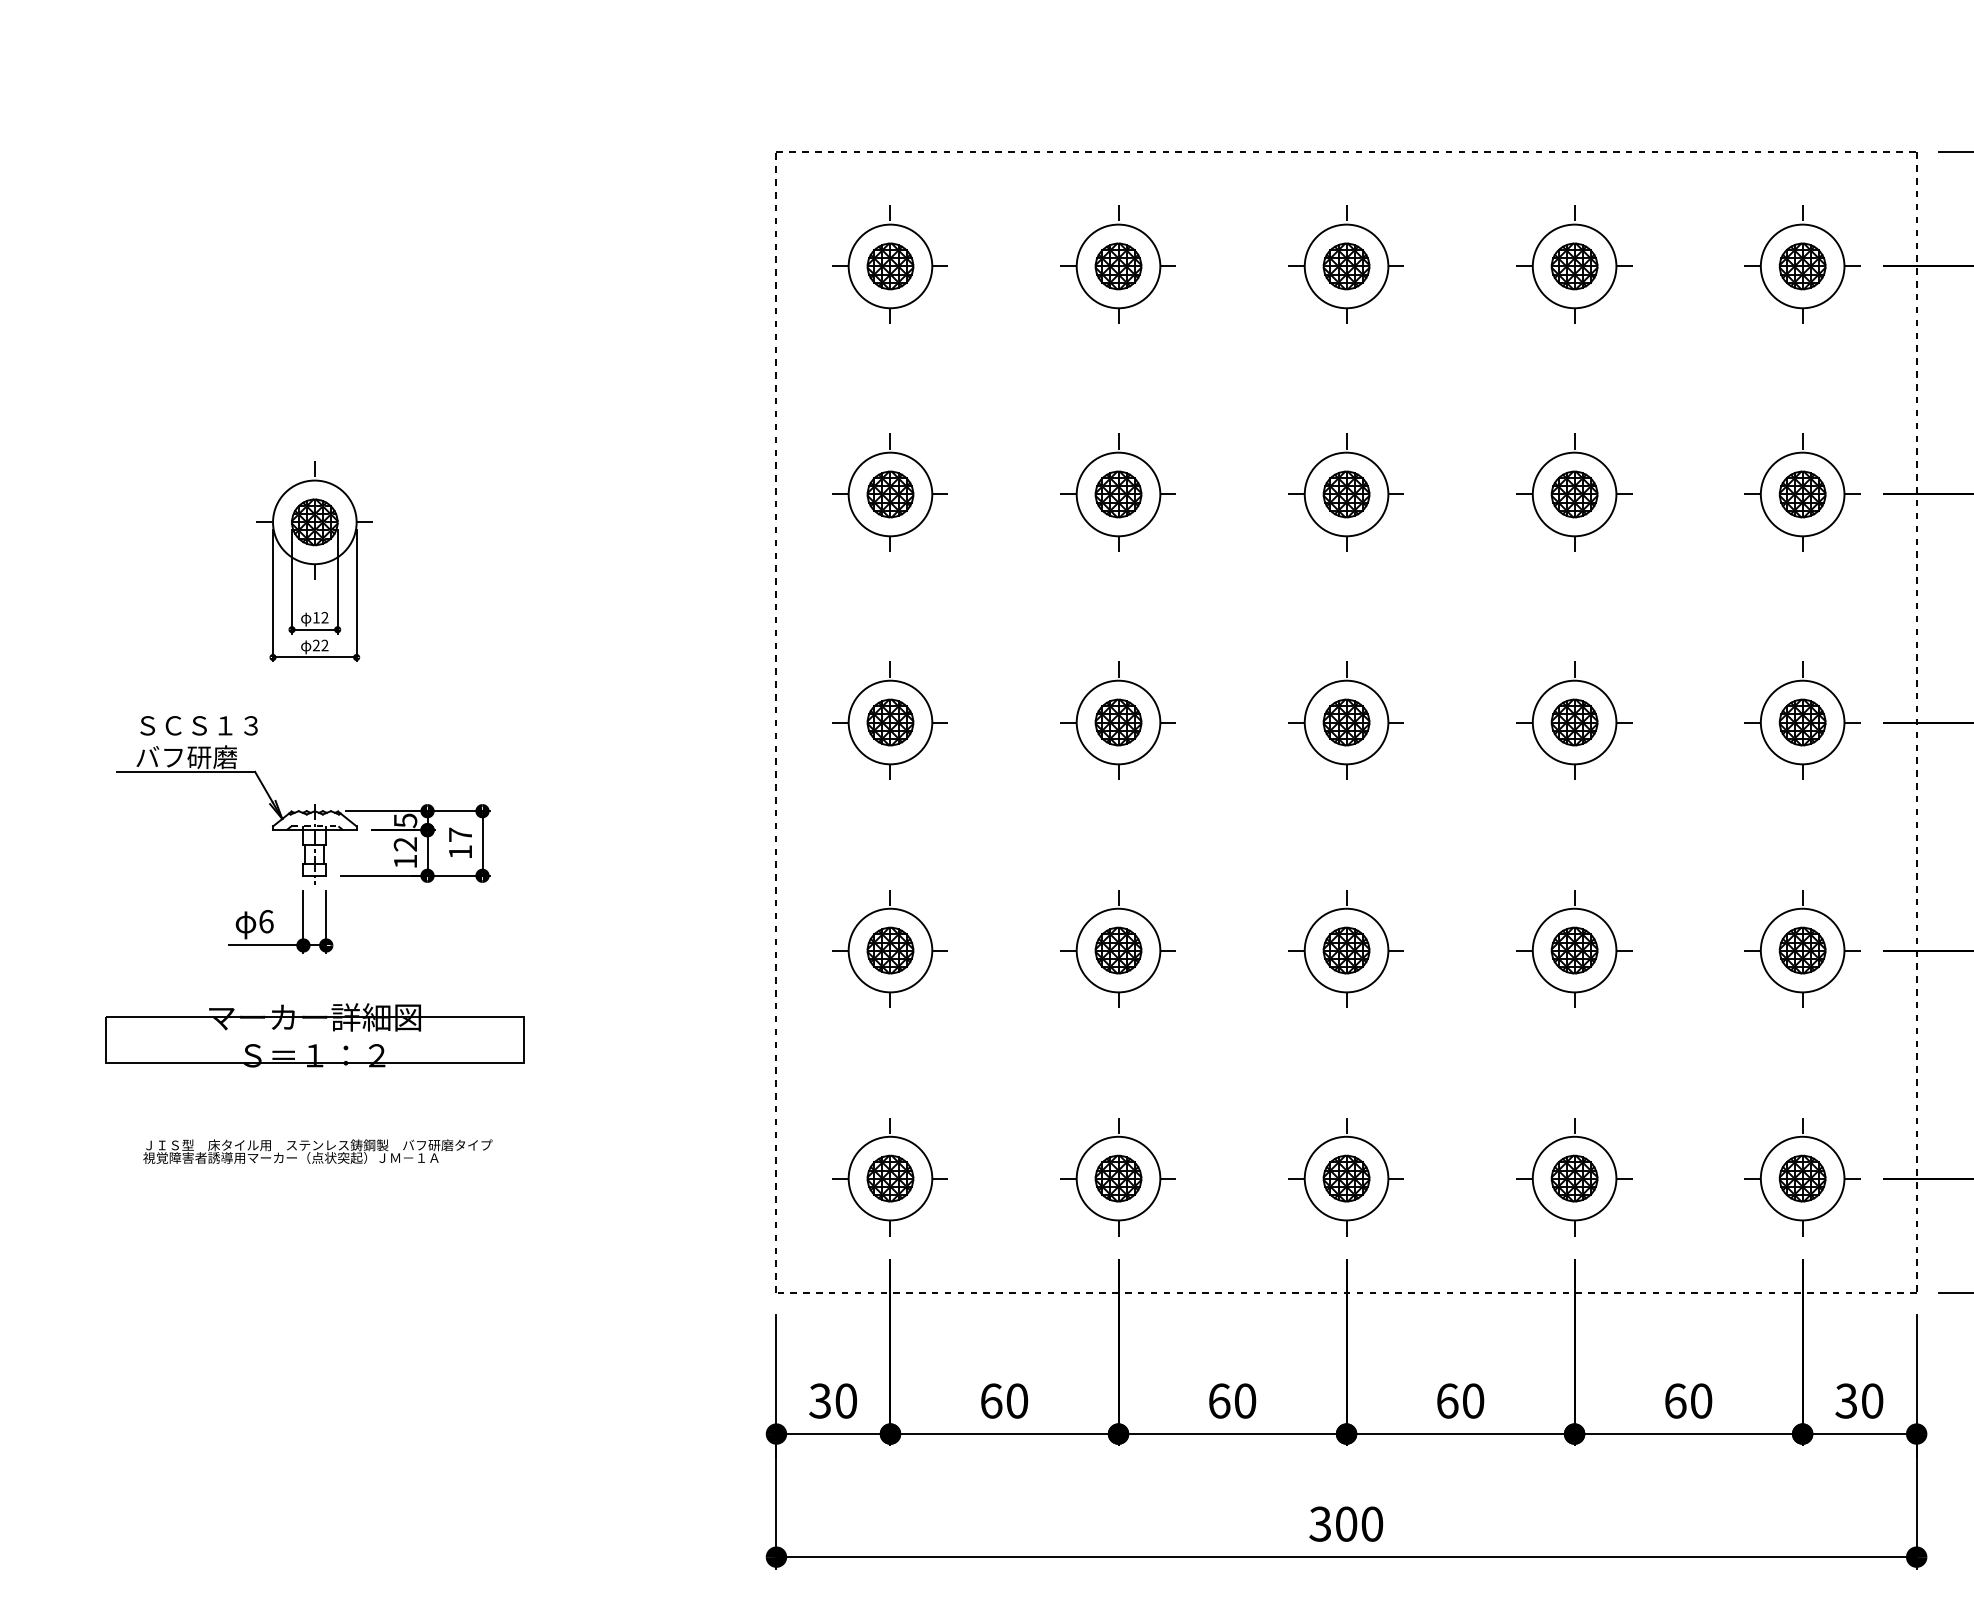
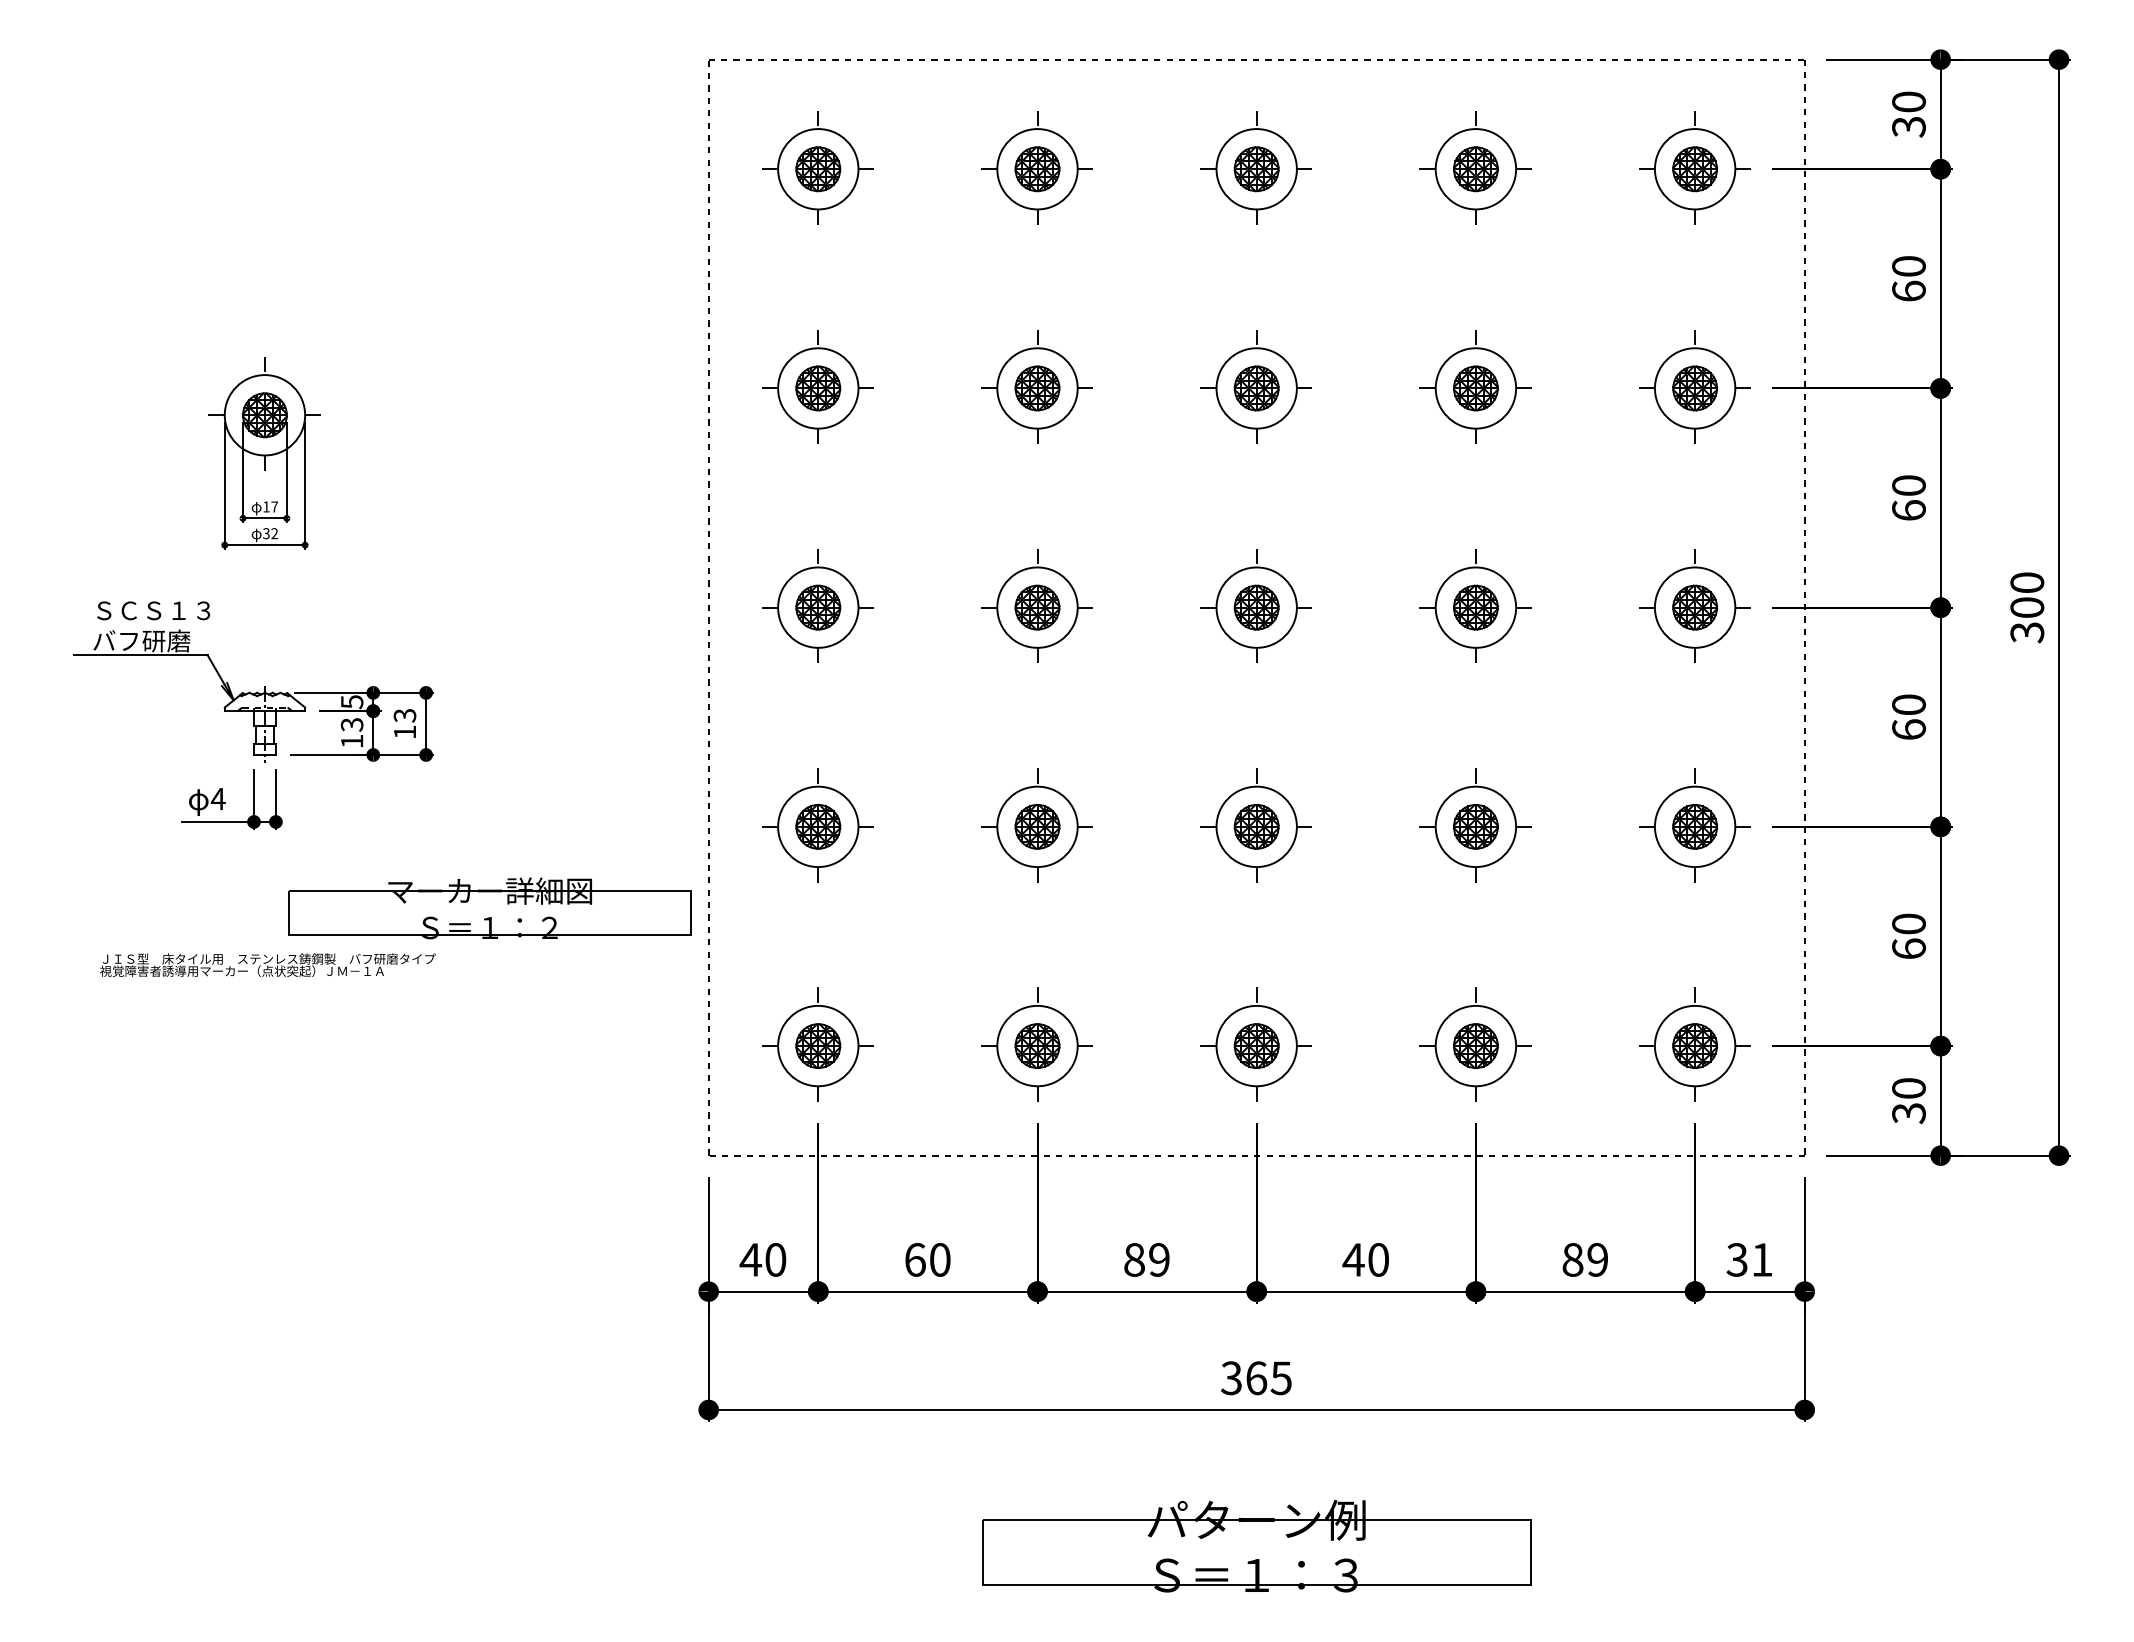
text: (324, 617) -> (274, 506), 12 -> 17
text: (316, 645) -> (266, 533), 22 -> 32
text: (460, 834) -> (404, 715), 17 -> 13
text: (405, 844) -> (352, 724), 12 -> 13
text: (265, 921) -> (217, 798), 6 -> 4
part: (314, 1035) -> (489, 908), moved
text: (317, 1150) -> (267, 964), moved
text: (819, 1400) -> (750, 1259), 30 -> 40
text: (1231, 1400) -> (1146, 1259), 60 -> 89
text: (1447, 1400) -> (1353, 1259), 60 -> 40
text: (1688, 1400) -> (1585, 1259), 60 -> 89
text: (1872, 1400) -> (1762, 1259), 30 -> 31
text: (1358, 1524) -> (1268, 1378), 300 -> 365

